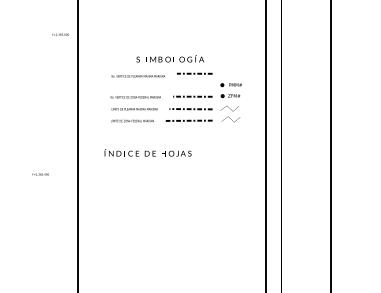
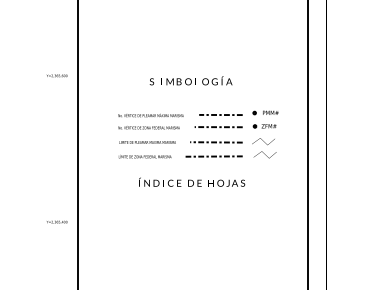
text: (60, 34) -> (57, 75), moved
line: (194, 73) -> (220, 114), moved
text: (138, 76) -> (151, 115), moved
text: (147, 152) -> (191, 181), moved
text: (40, 174) -> (57, 222), moved

